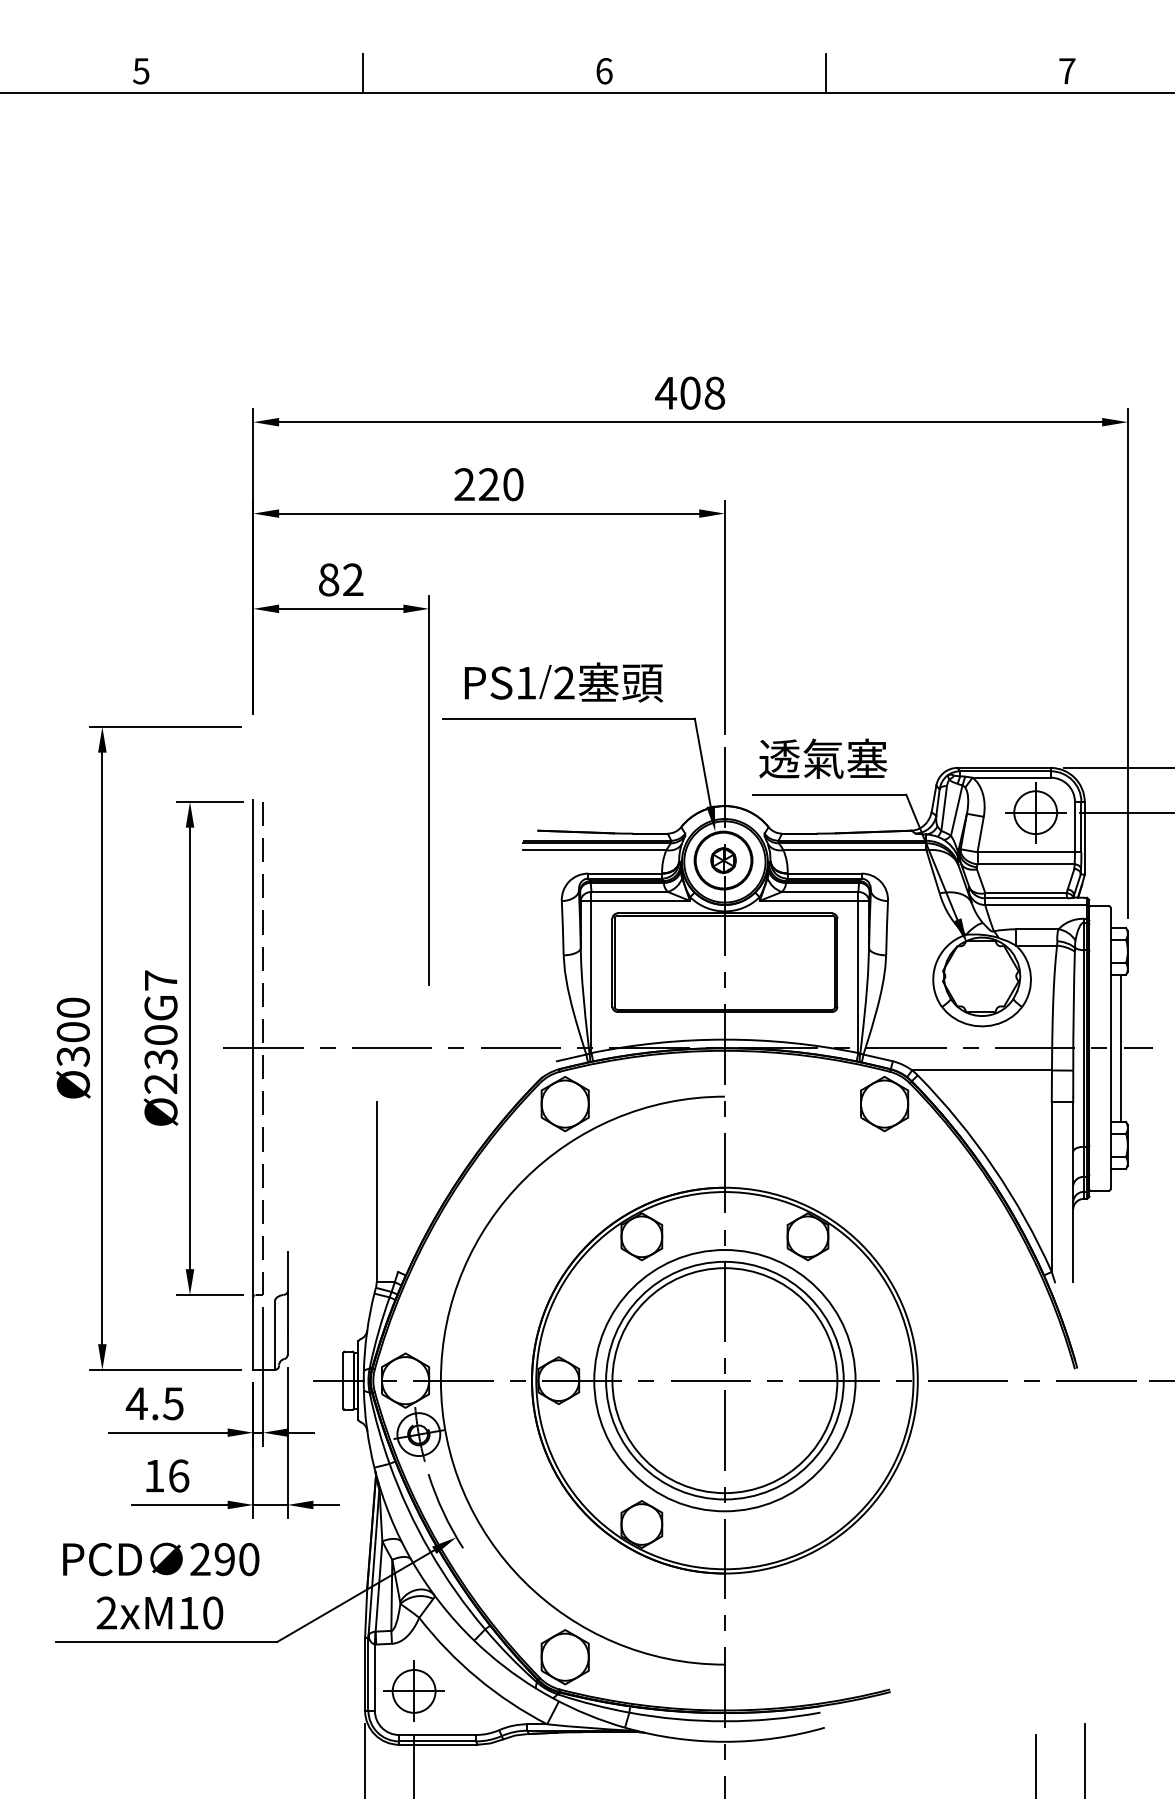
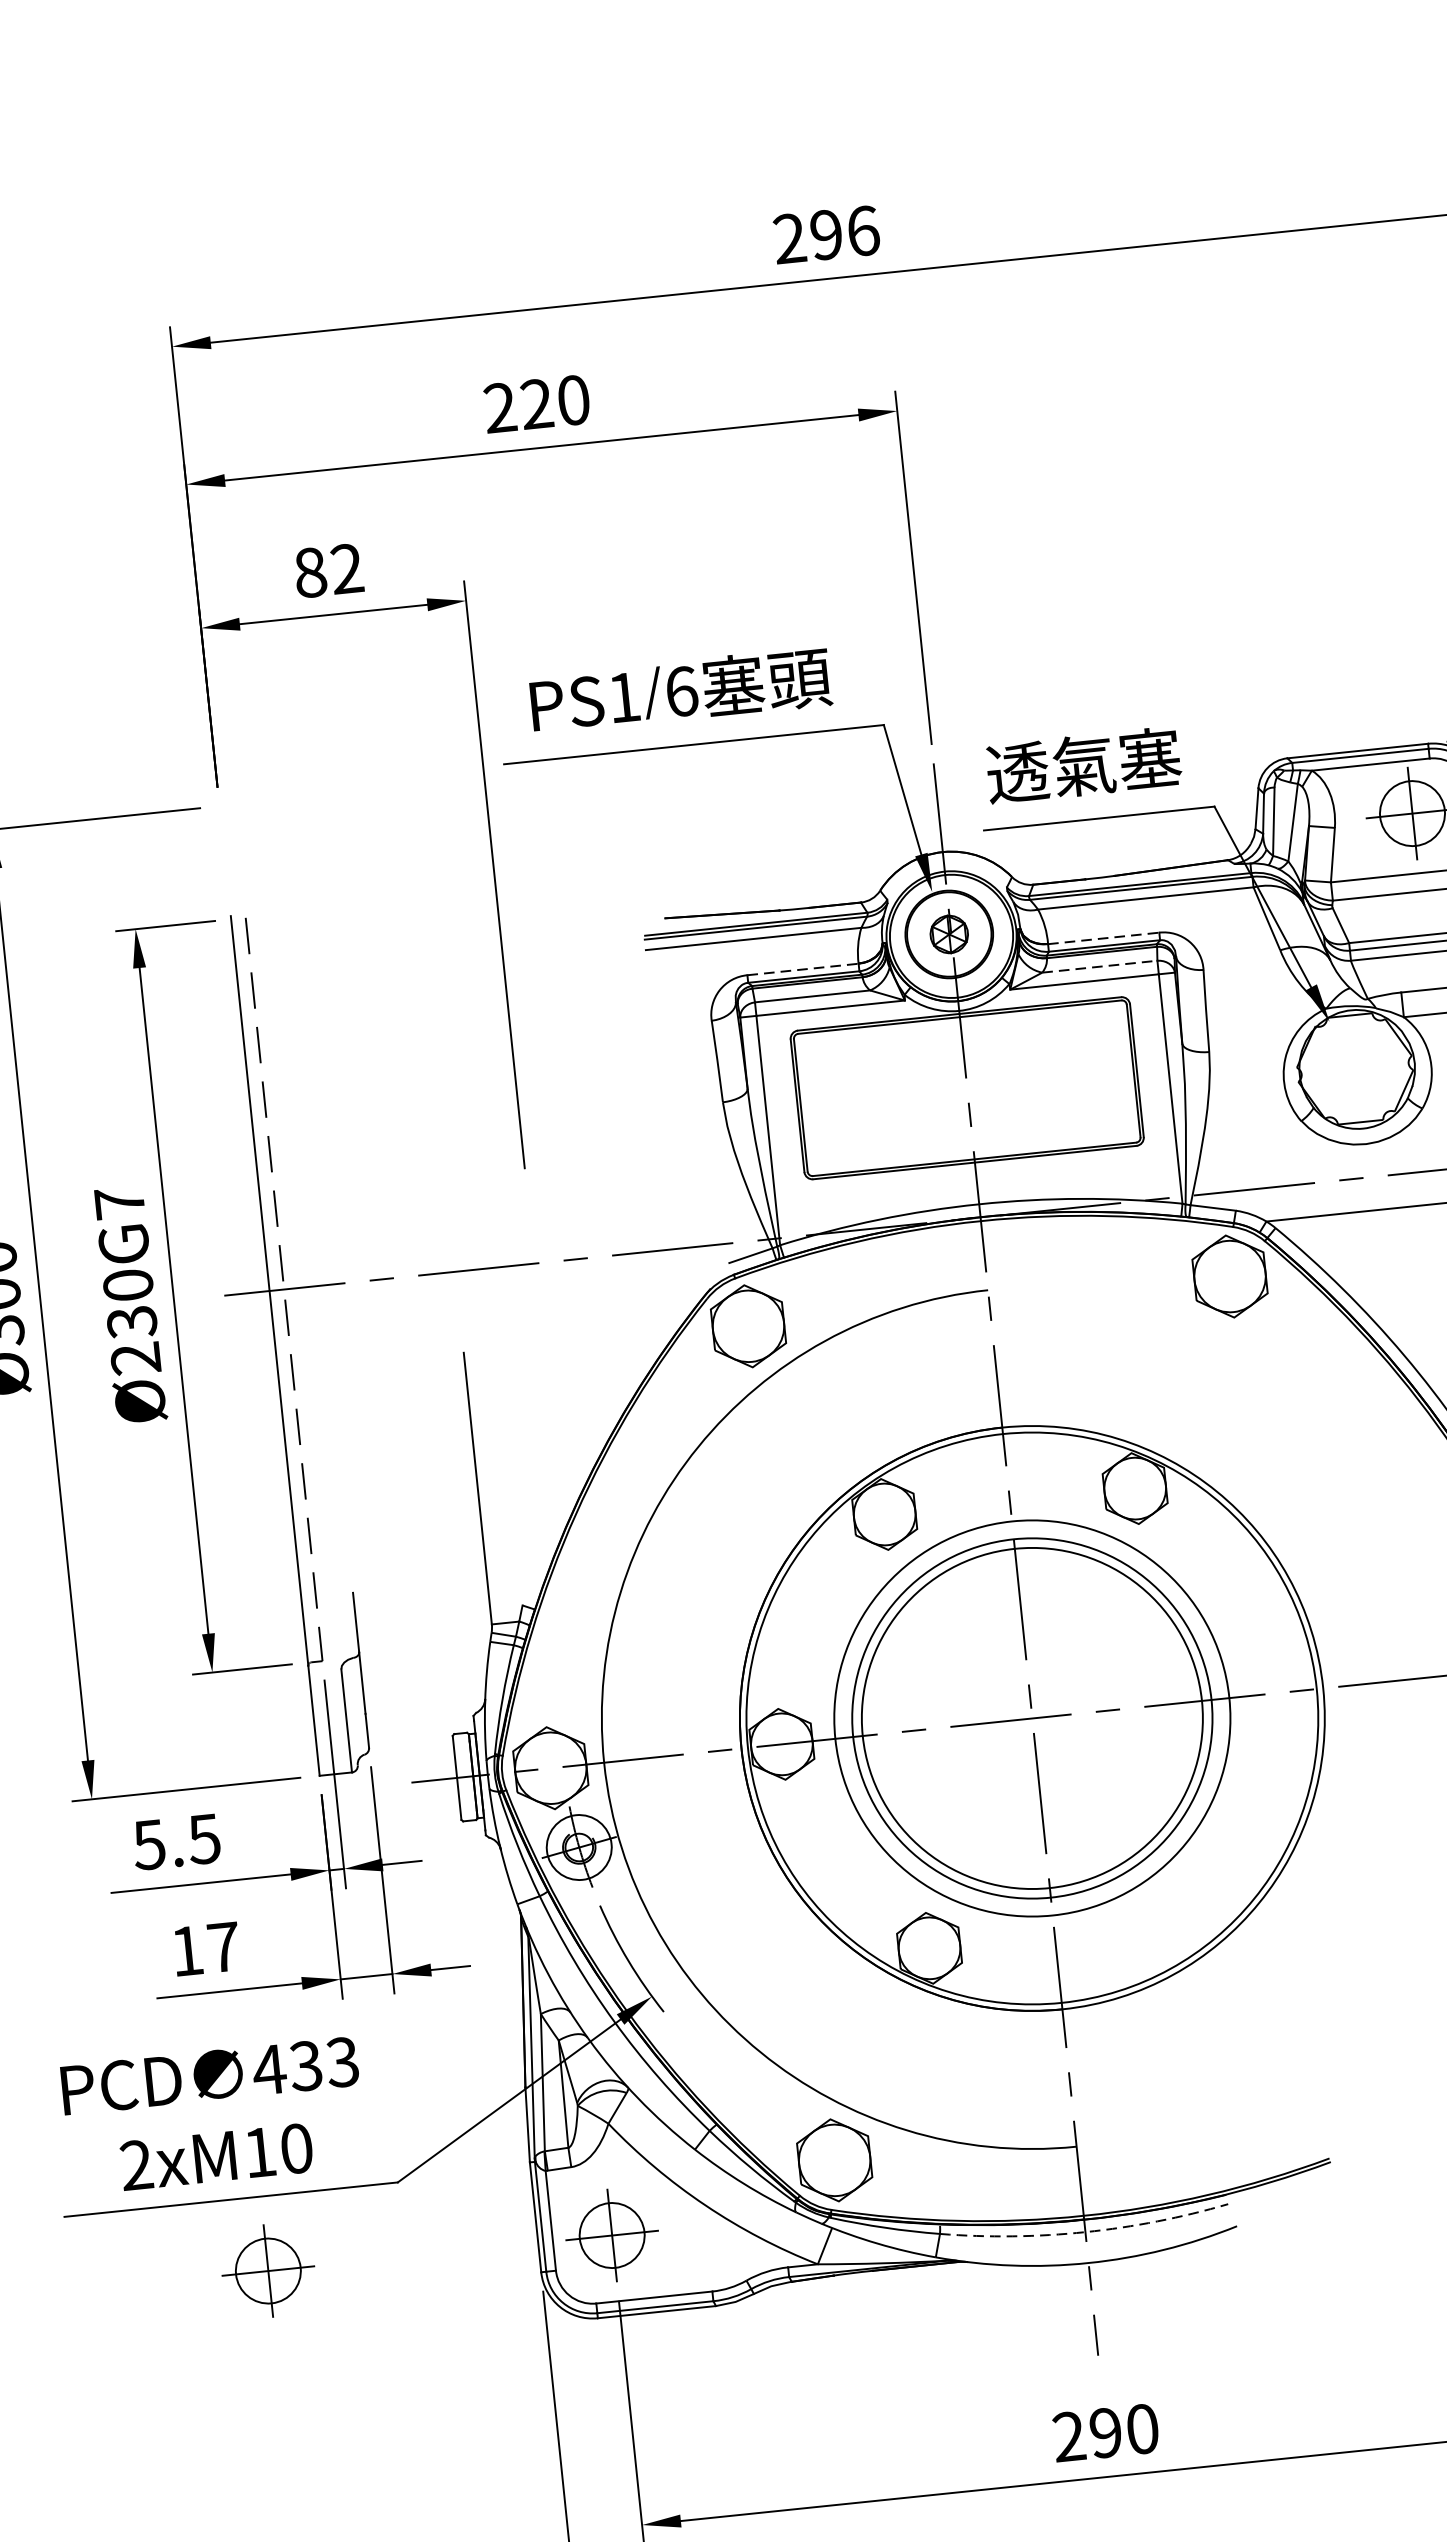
text: (690, 392) -> (826, 233), 408 -> 296
text: (564, 682) -> (681, 690), 2 -> 6
line: (625, 873) -> (803, 969), solid -> dashed
line: (824, 873) -> (1103, 938), solid -> dashed
line: (820, 891) -> (1100, 965), solid -> dashed
text: (136, 1403) -> (148, 1844), 4.5 -> 5.5
text: (179, 1475) -> (224, 1946), 16 -> 17
text: (224, 1559) -> (305, 2066), 290 -> 433
part: (185, 1690) -> (267, 2269), added
arc: (724, 1721) -> (1084, 2232), solid -> dashed

